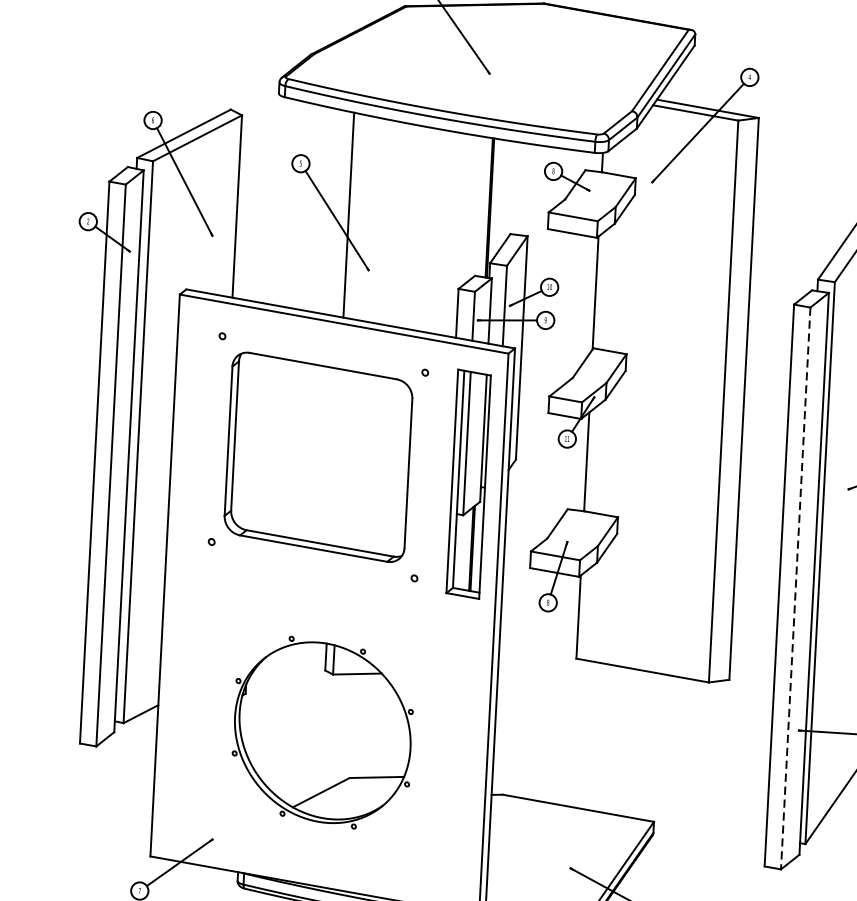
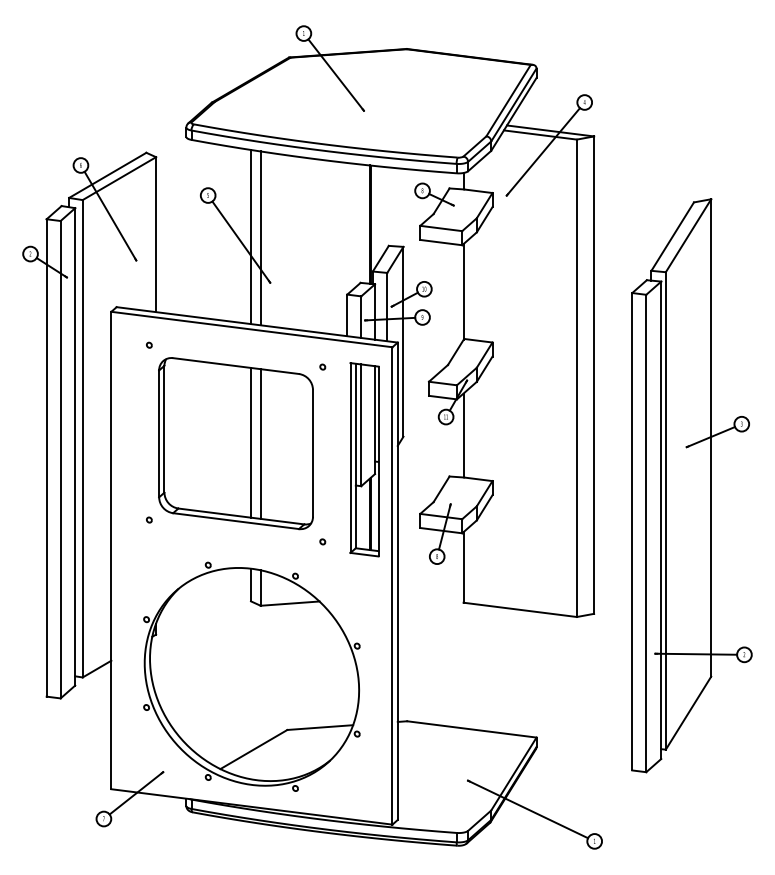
line: (359, 217) -> (260, 238), added
line: (335, 456) -> (250, 442), added
line: (347, 458) -> (260, 443), added
line: (795, 588) -> (646, 533), dashed -> solid
part: (322, 732) -> (251, 676), size x1.43

